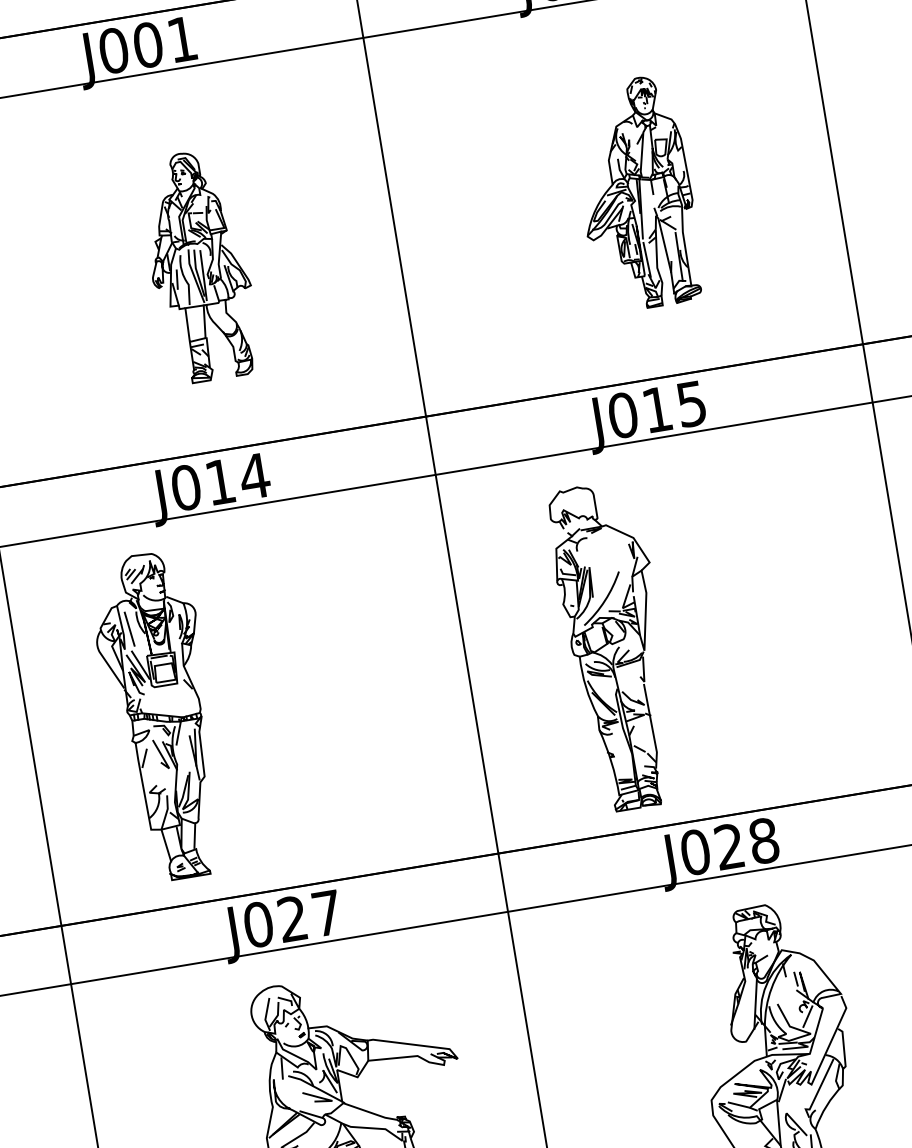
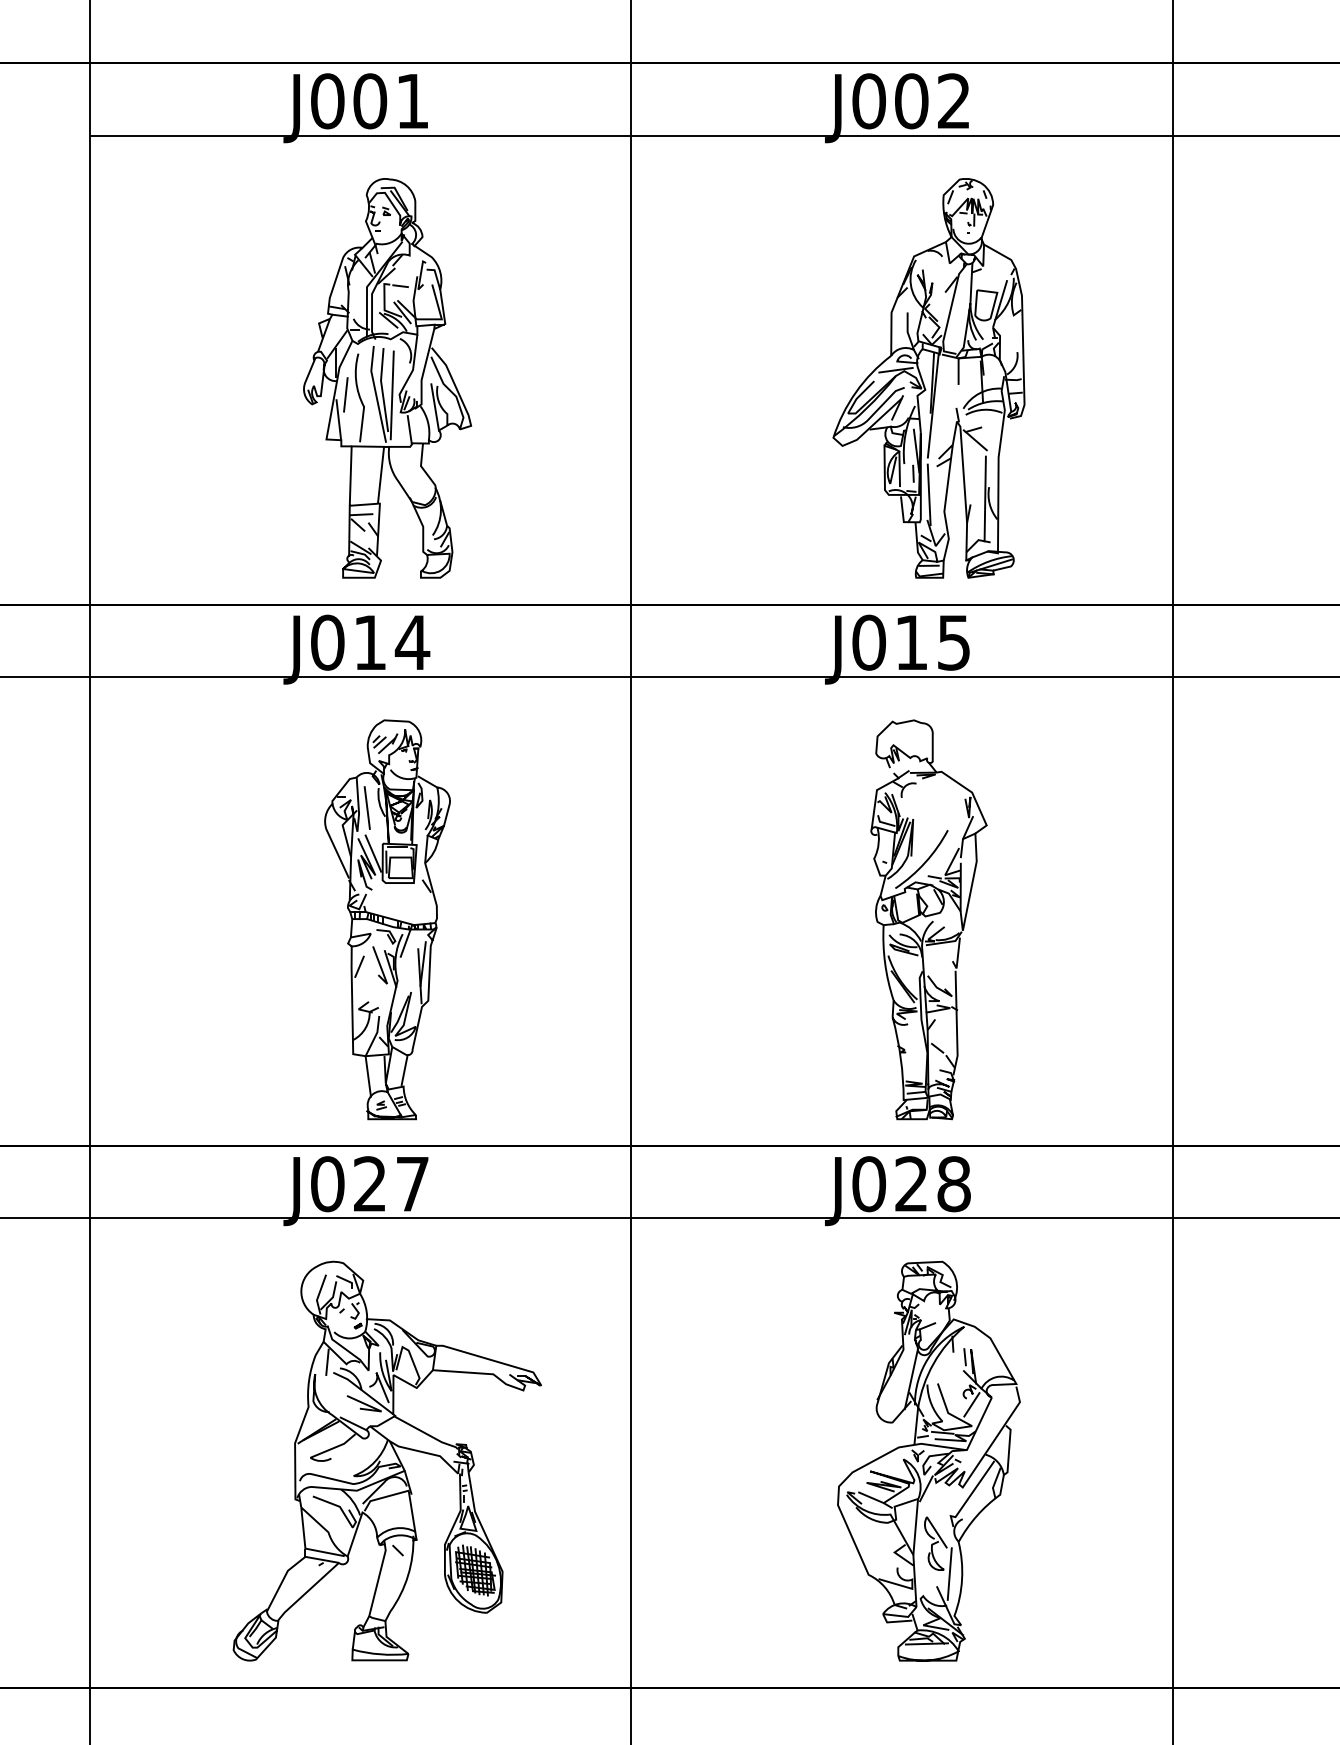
part: (635, 194) -> (928, 378), size x1.43
part: (199, 266) -> (387, 378), size x1.43
part: (615, 646) -> (928, 919), moved
part: (160, 716) -> (387, 919), moved

